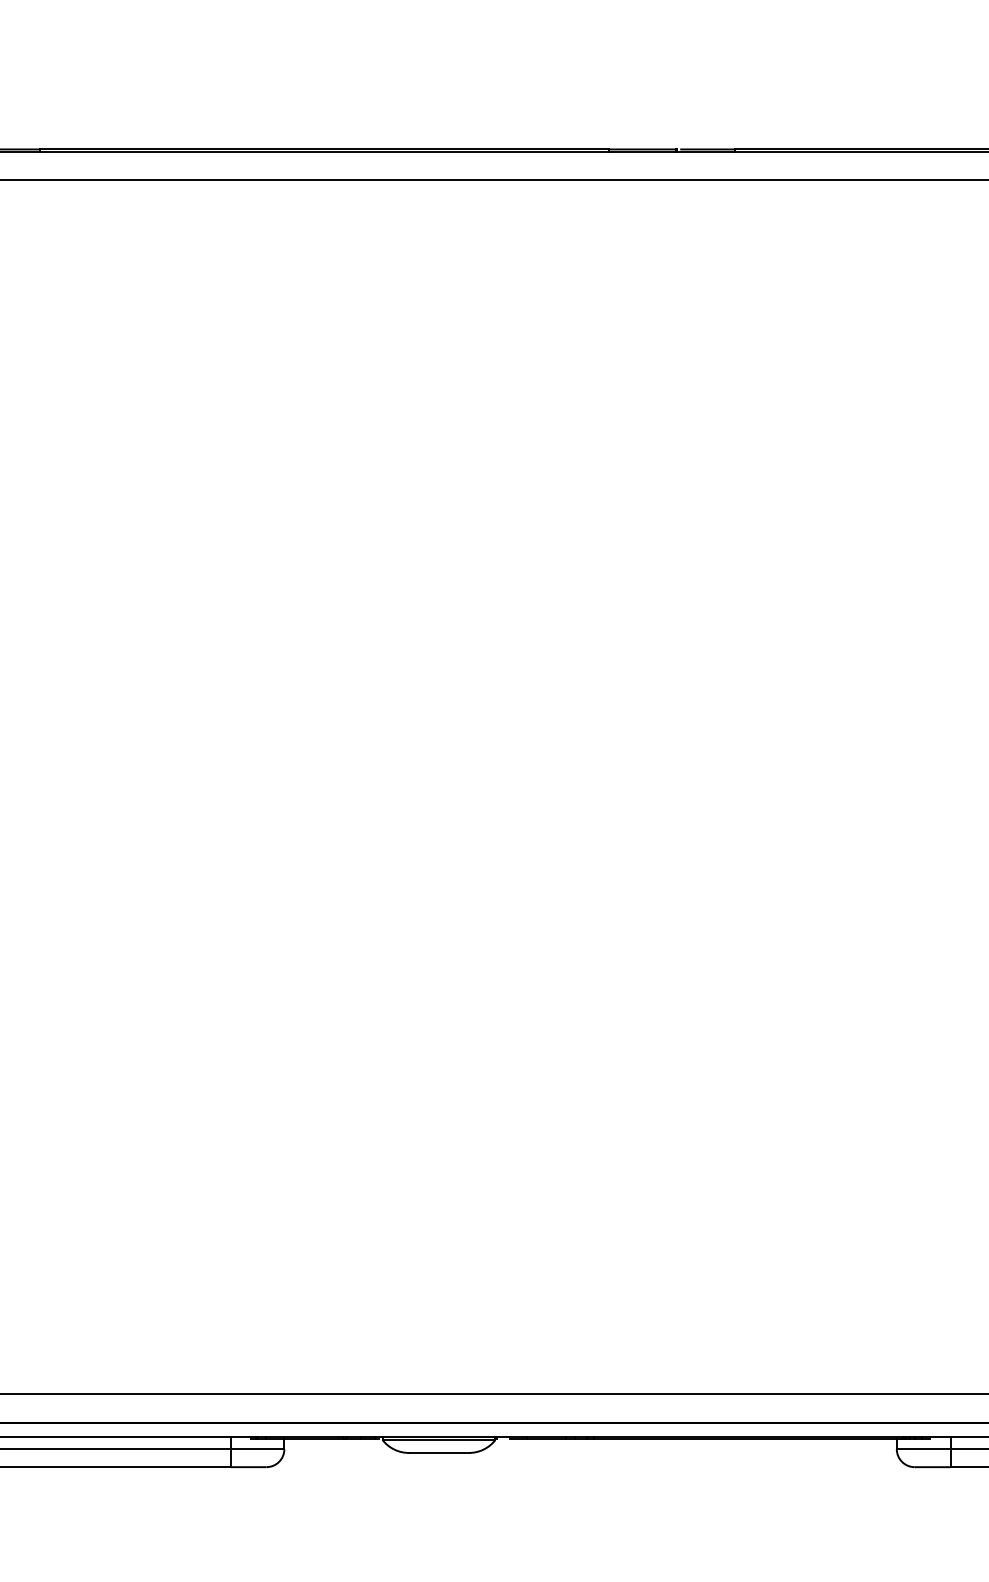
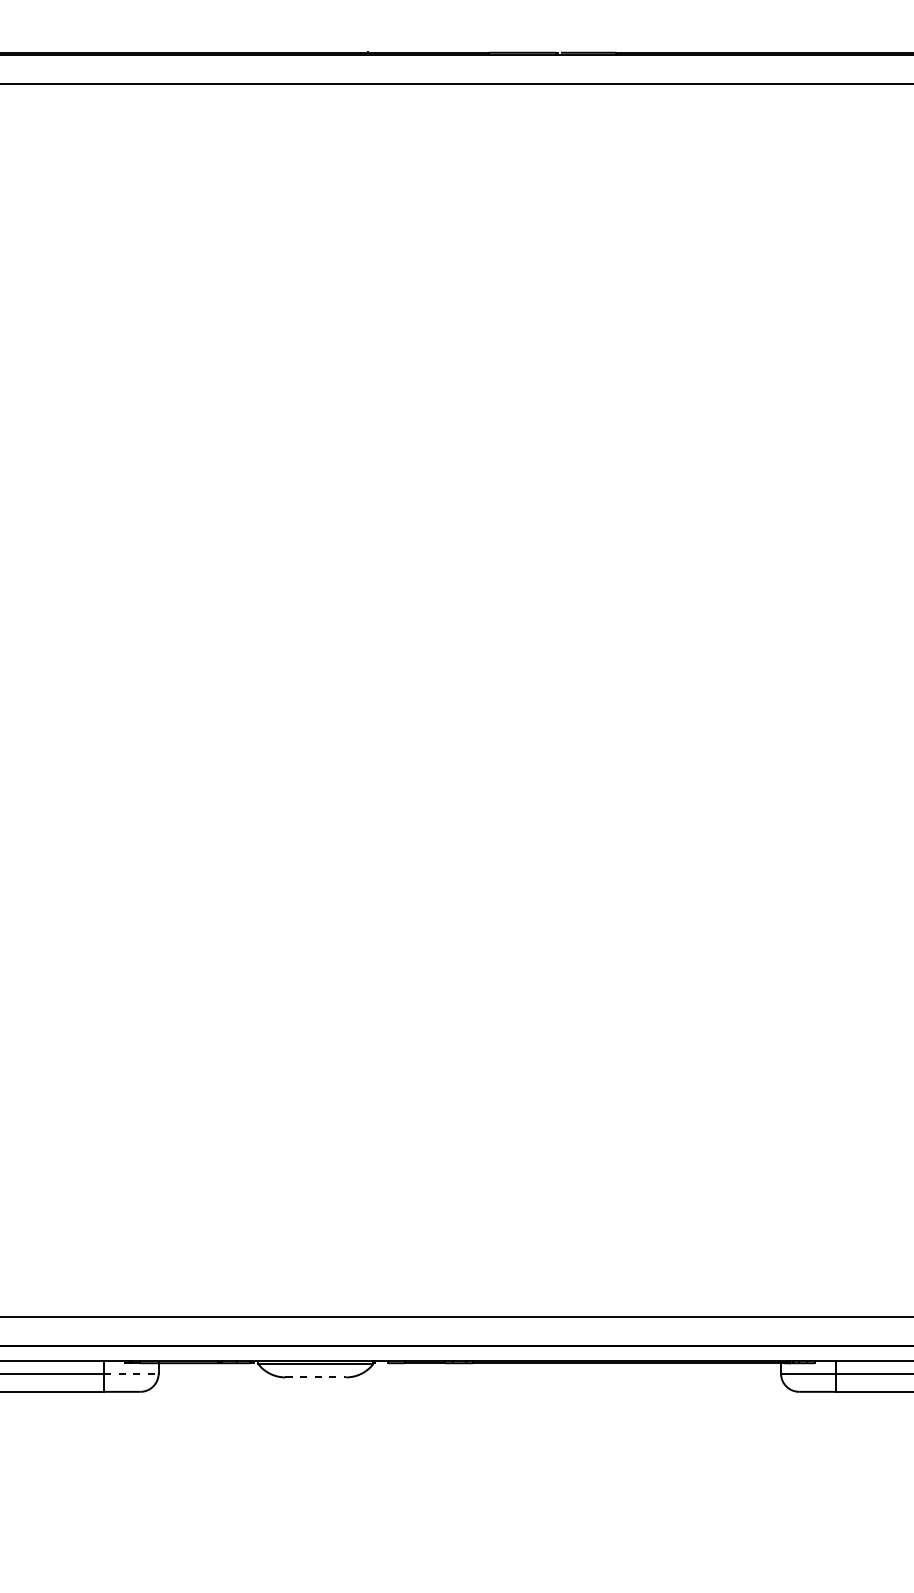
line: (257, 1449) -> (131, 1373), solid -> dashed
line: (439, 1452) -> (316, 1376), solid -> dashed

